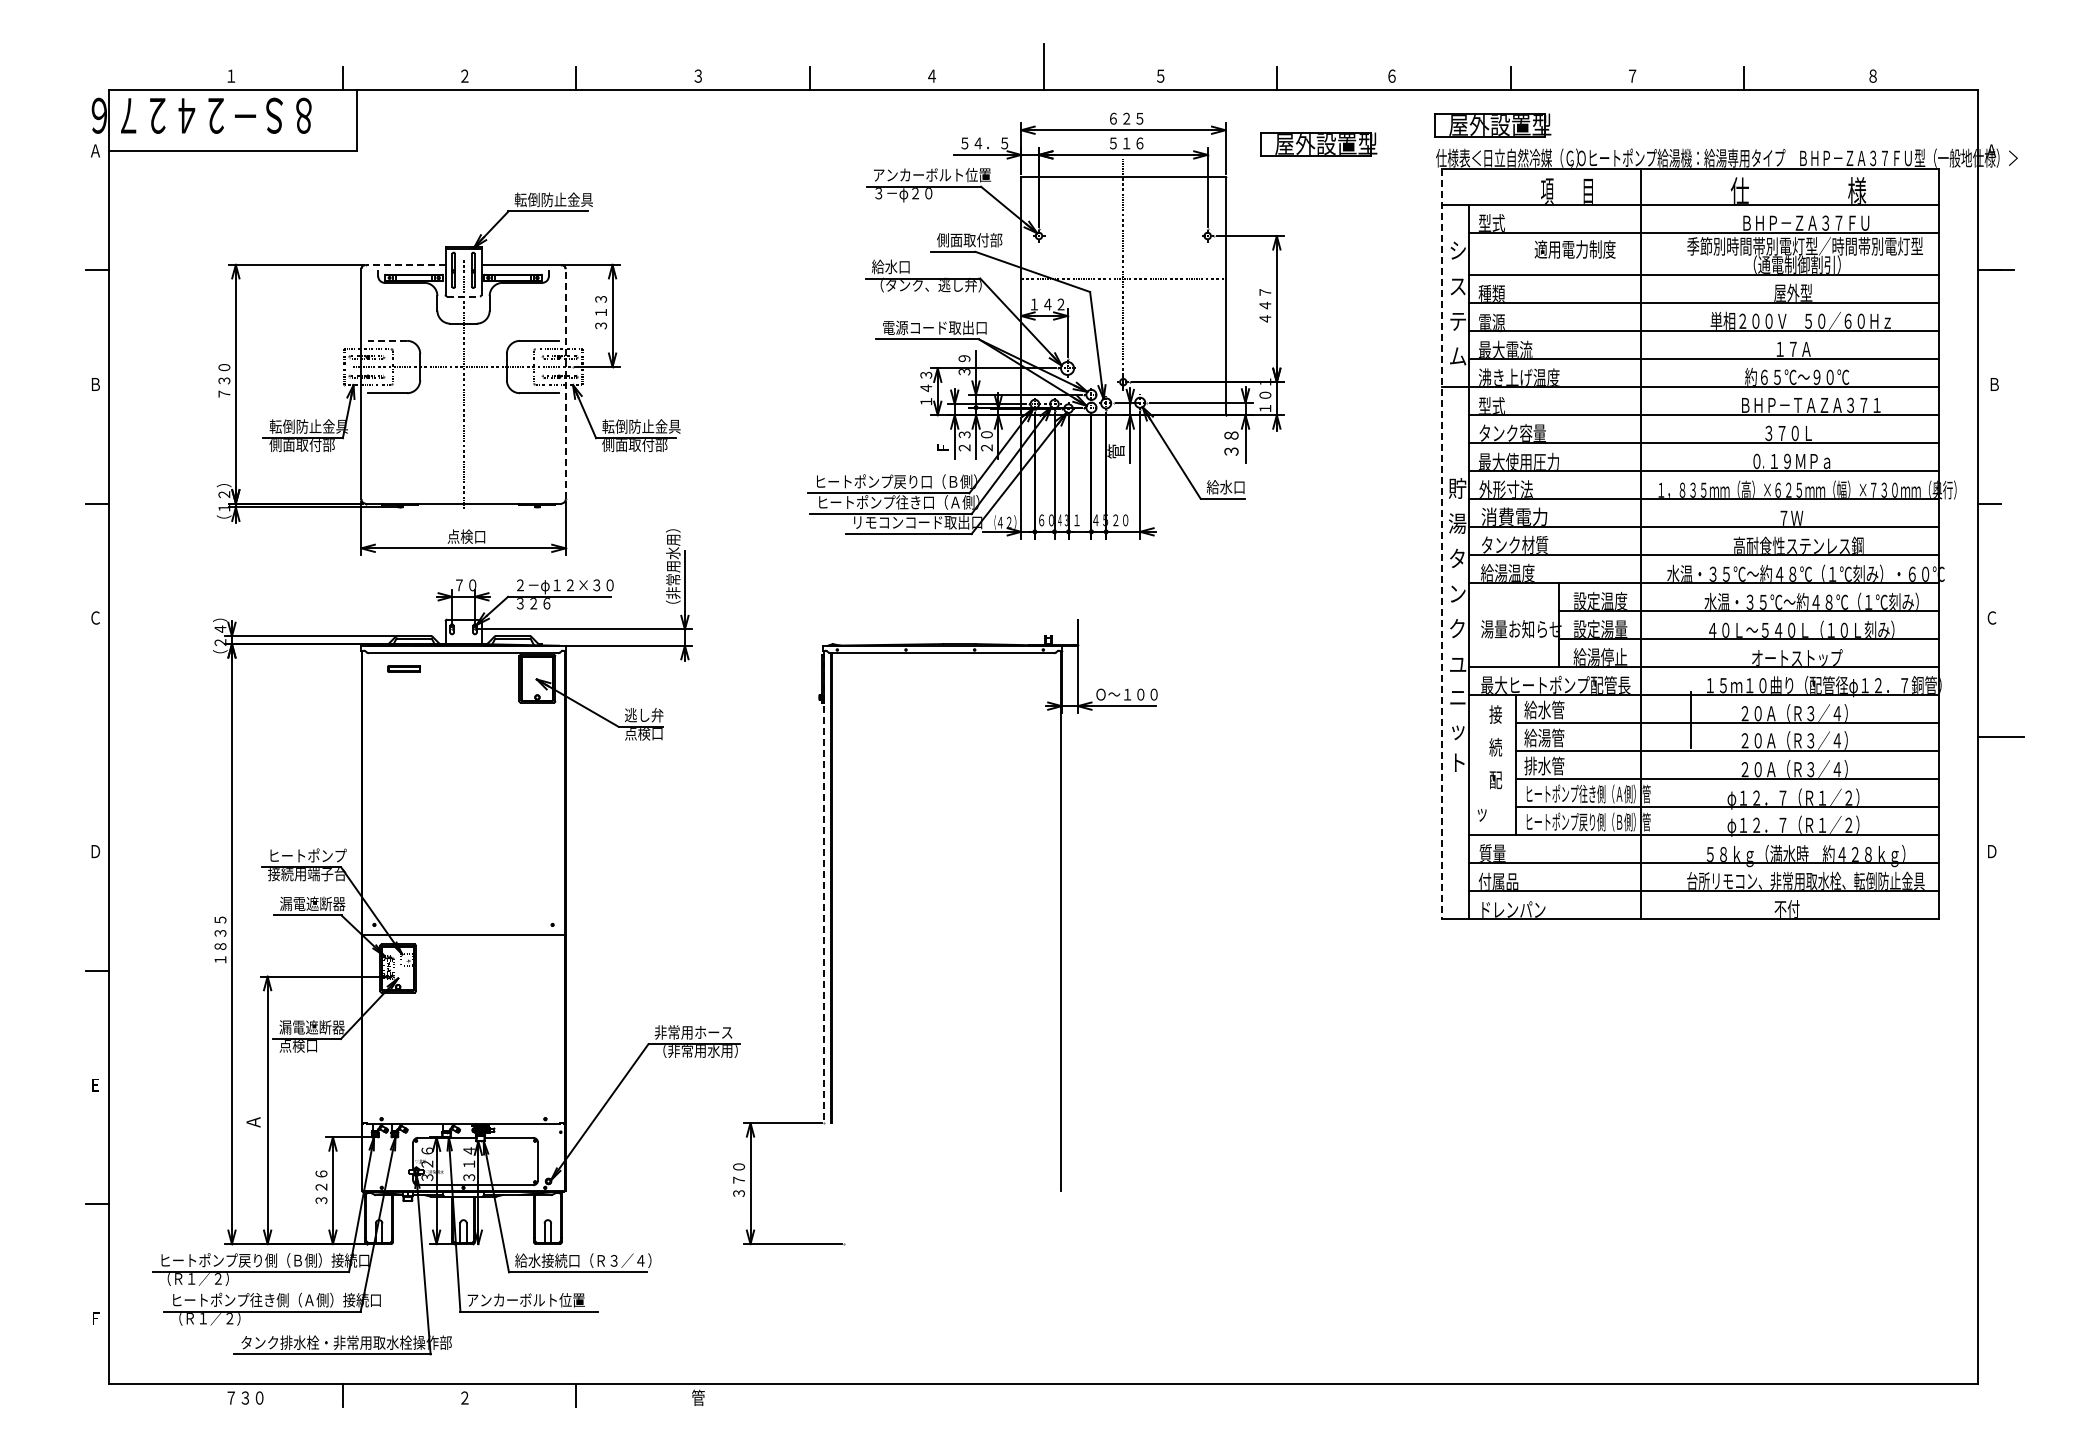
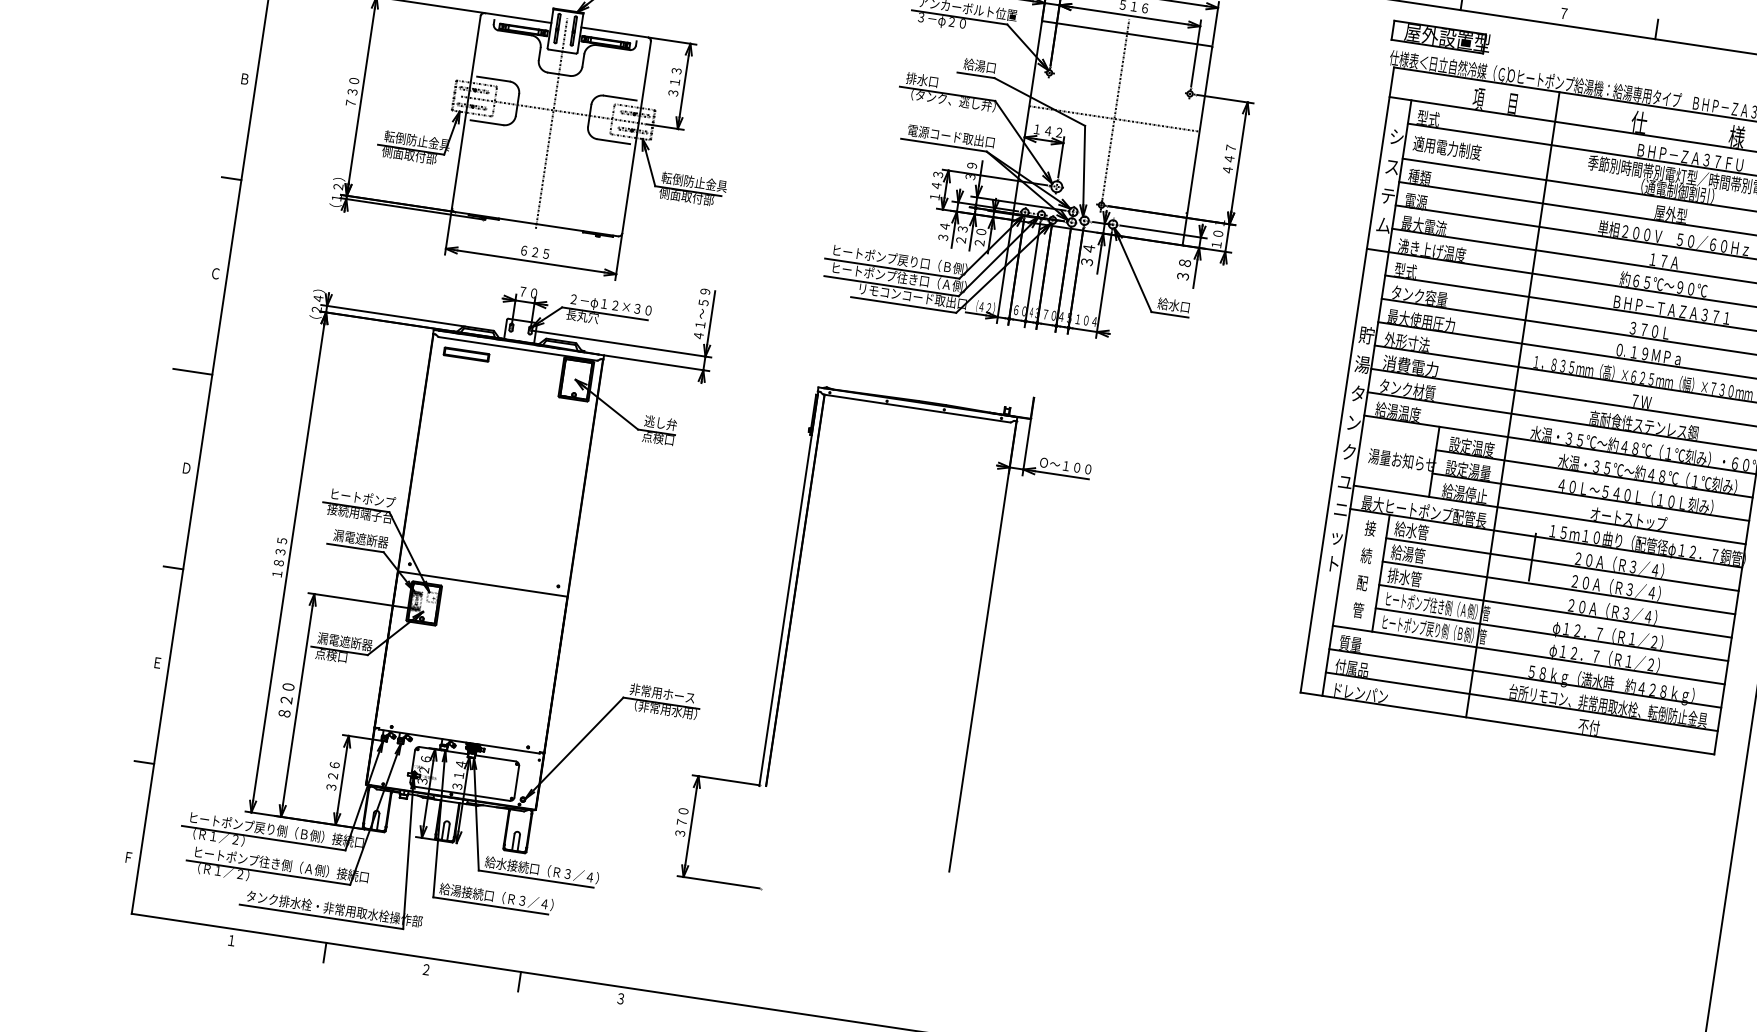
part: (1318, 144) -> (1293, 31), removed
text: (969, 240) -> (991, 67), 側面取付部 -> 給湯口
text: (1574, 249) -> (1446, 147), moved
line: (405, 264) -> (518, 17), dashed -> solid
text: (878, 266) -> (911, 78), 給水口 -> 排水口
line: (464, 296) -> (563, 51), dashed -> solid
line: (387, 340) -> (493, 78), dashed -> solid
line: (565, 383) -> (636, 136), dashed -> solid
text: (943, 441) -> (944, 232), Ｆ -> ３４
text: (1115, 444) -> (1087, 256), 管 -> ３４
text: (1081, 520) -> (1049, 315), １ -> ７０
text: (1125, 520) -> (1086, 320), ２０ -> １０４
text: (466, 536) -> (534, 251), 点検口 -> ６２５
line: (1442, 544) -> (1347, 380), dashed -> solid
text: (673, 569) -> (703, 305), （非常用水用） -> ４１～５９
text: (533, 604) -> (582, 316), ３２６ -> 長丸穴
part: (403, 668) -> (466, 354), size x1.67
line: (85, 737) -> (192, 372), added
text: (1489, 812) -> (1353, 609), ッ -> 管
line: (823, 887) -> (788, 588), dashed -> solid
text: (253, 1106) -> (286, 700), Ａ -> ８２０
text: (534, 1299) -> (496, 896), アンカーボルト位置 -> 給湯接続口（Ｒ３／４）
text: (245, 1397) -> (243, 941), ７３０ -> １
text: (698, 1397) -> (621, 998), 管 -> ３

